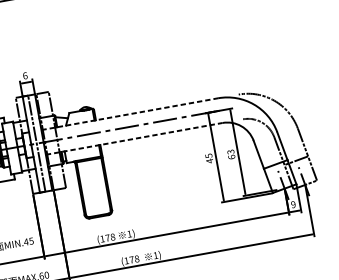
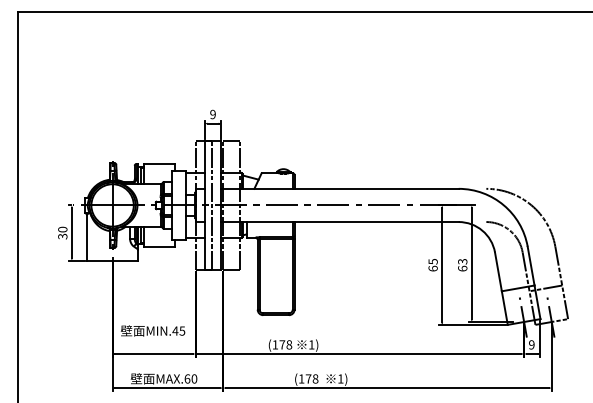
text: (24, 75) -> (212, 114), 6 -> 9
line: (130, 113) -> (340, 188), dashed -> solid
line: (134, 139) -> (340, 222), dashed -> solid
text: (209, 161) -> (432, 268), 45 -> 65

